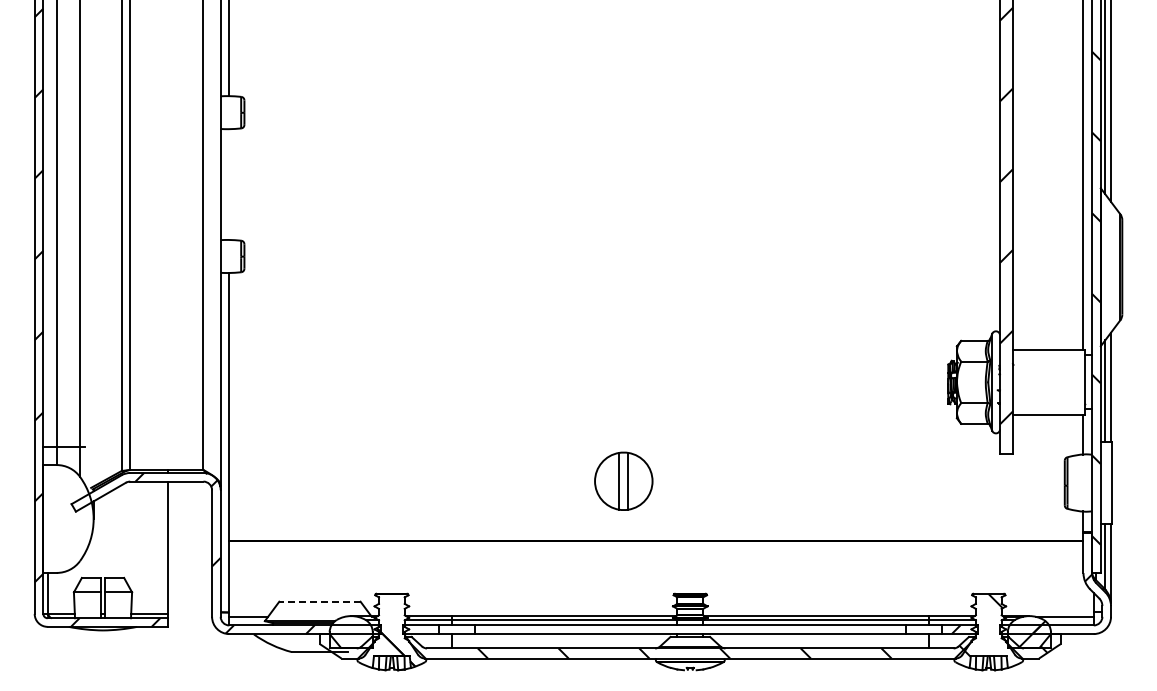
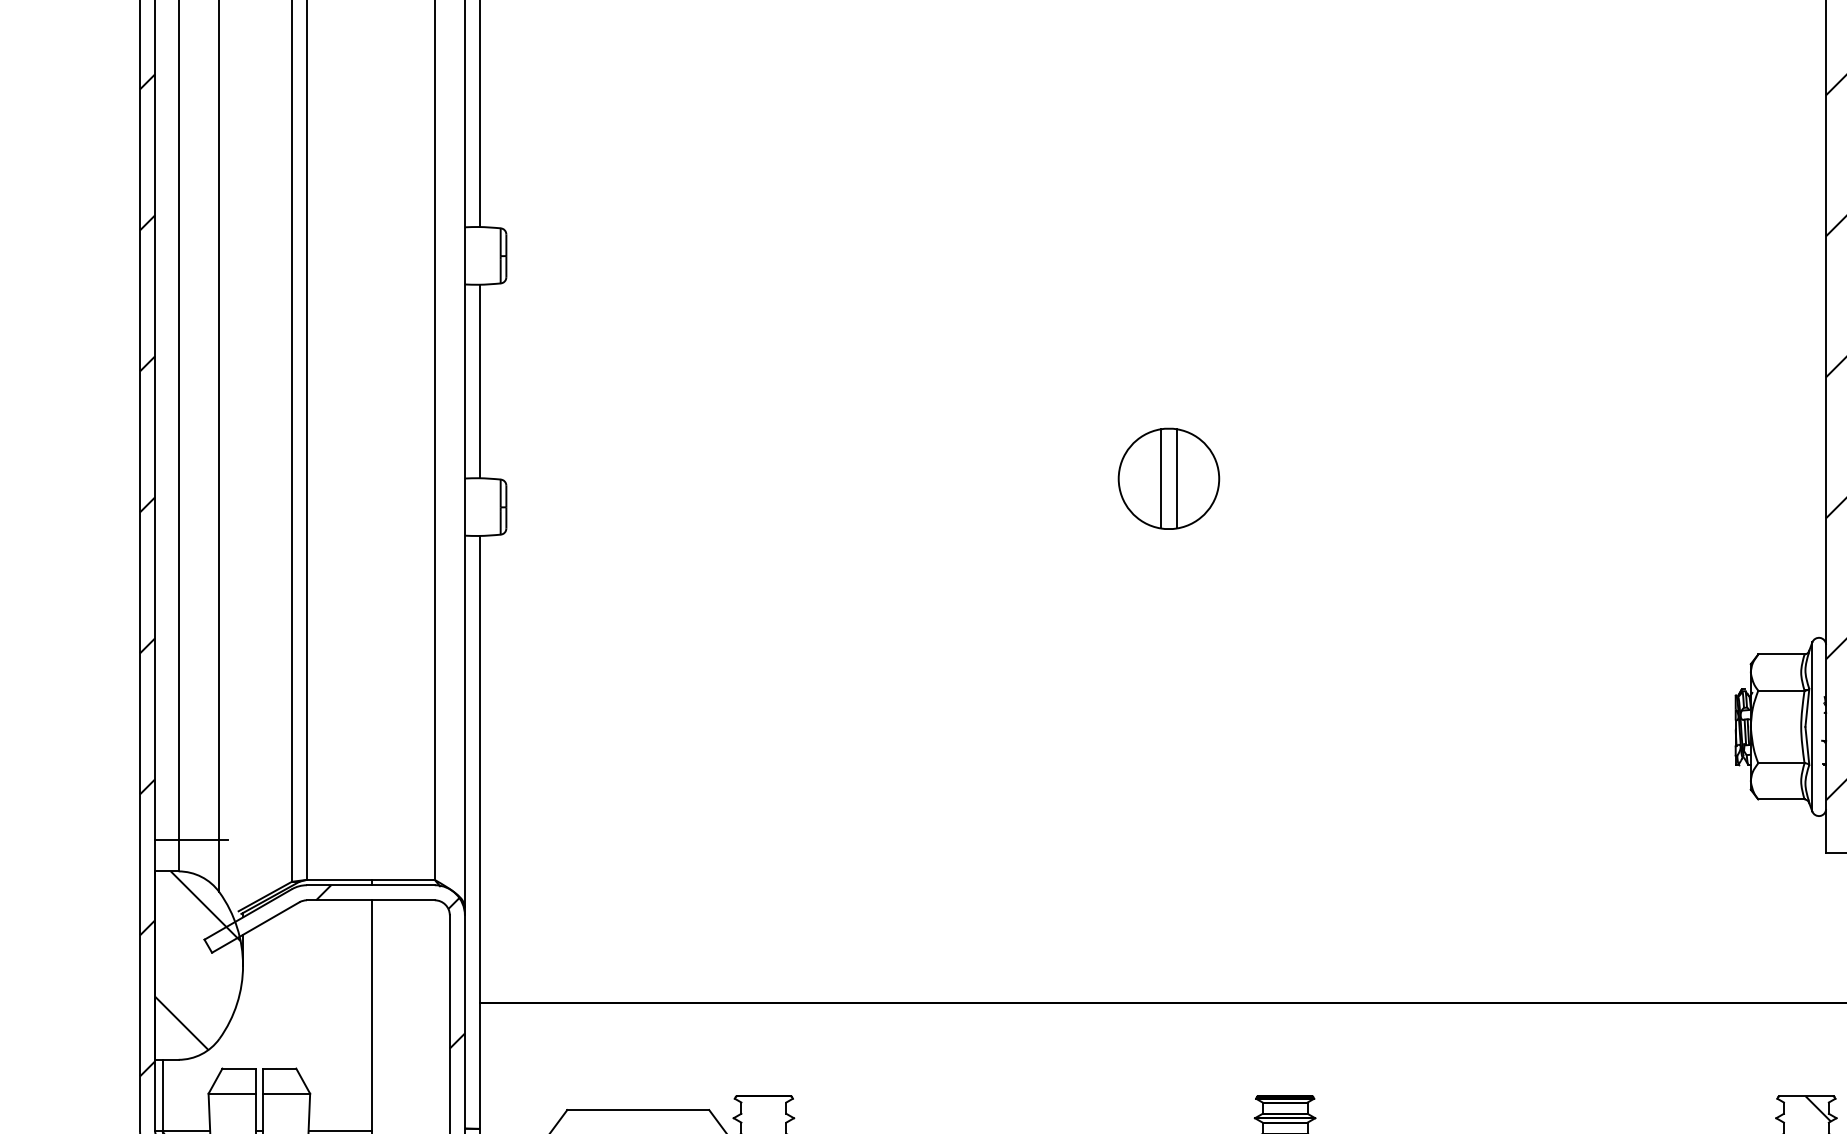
line: (229, 184) -> (480, 381), added
part: (623, 480) -> (1168, 477), moved
hatch: (67, 516) -> (197, 961), added
line: (319, 601) -> (637, 1109), dashed -> solid

